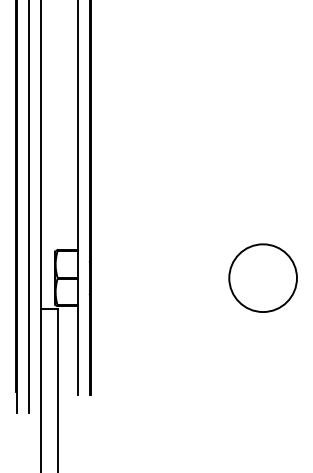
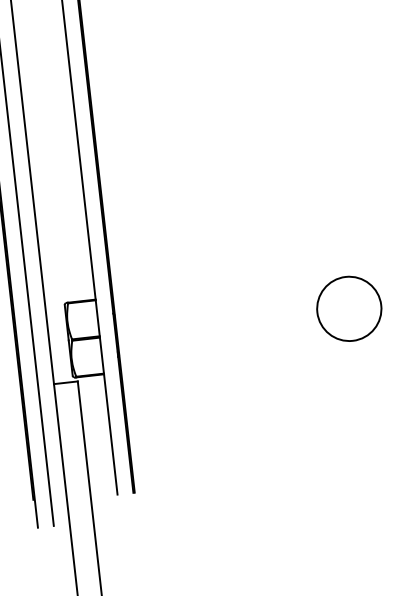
circle: (262, 277) -> (348, 308), size x0.7

